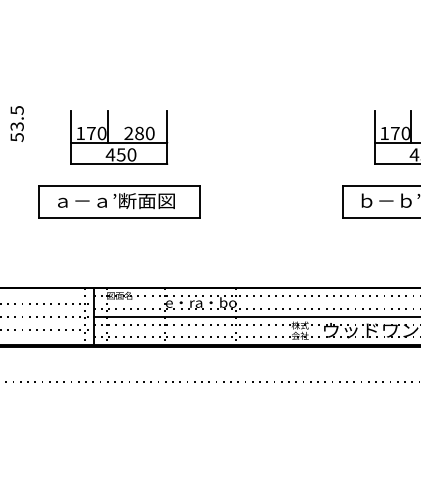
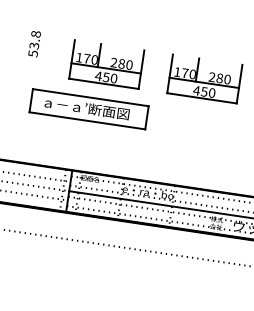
text: (16, 110) -> (35, 34), 53.5 -> 53.8
part: (255, 137) -> (204, 79), added
part: (119, 201) -> (89, 109), moved

